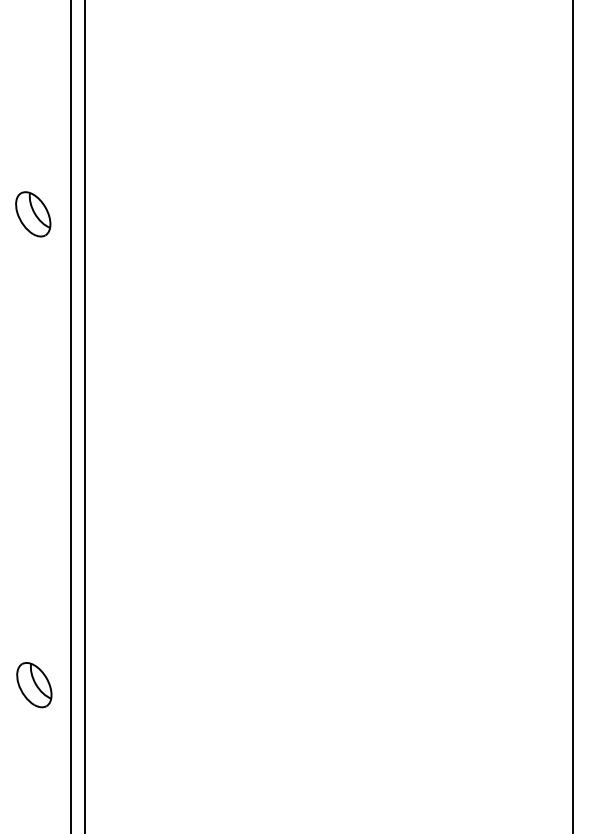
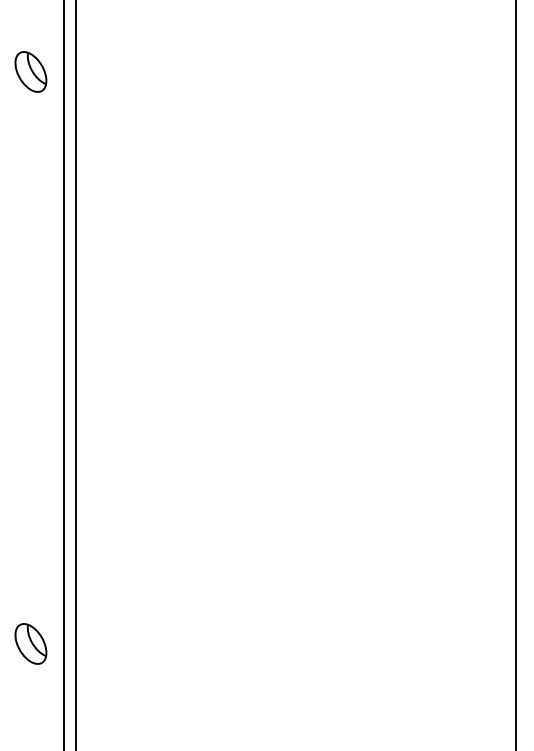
part: (32, 213) -> (30, 71), moved
part: (33, 684) -> (30, 643), moved

